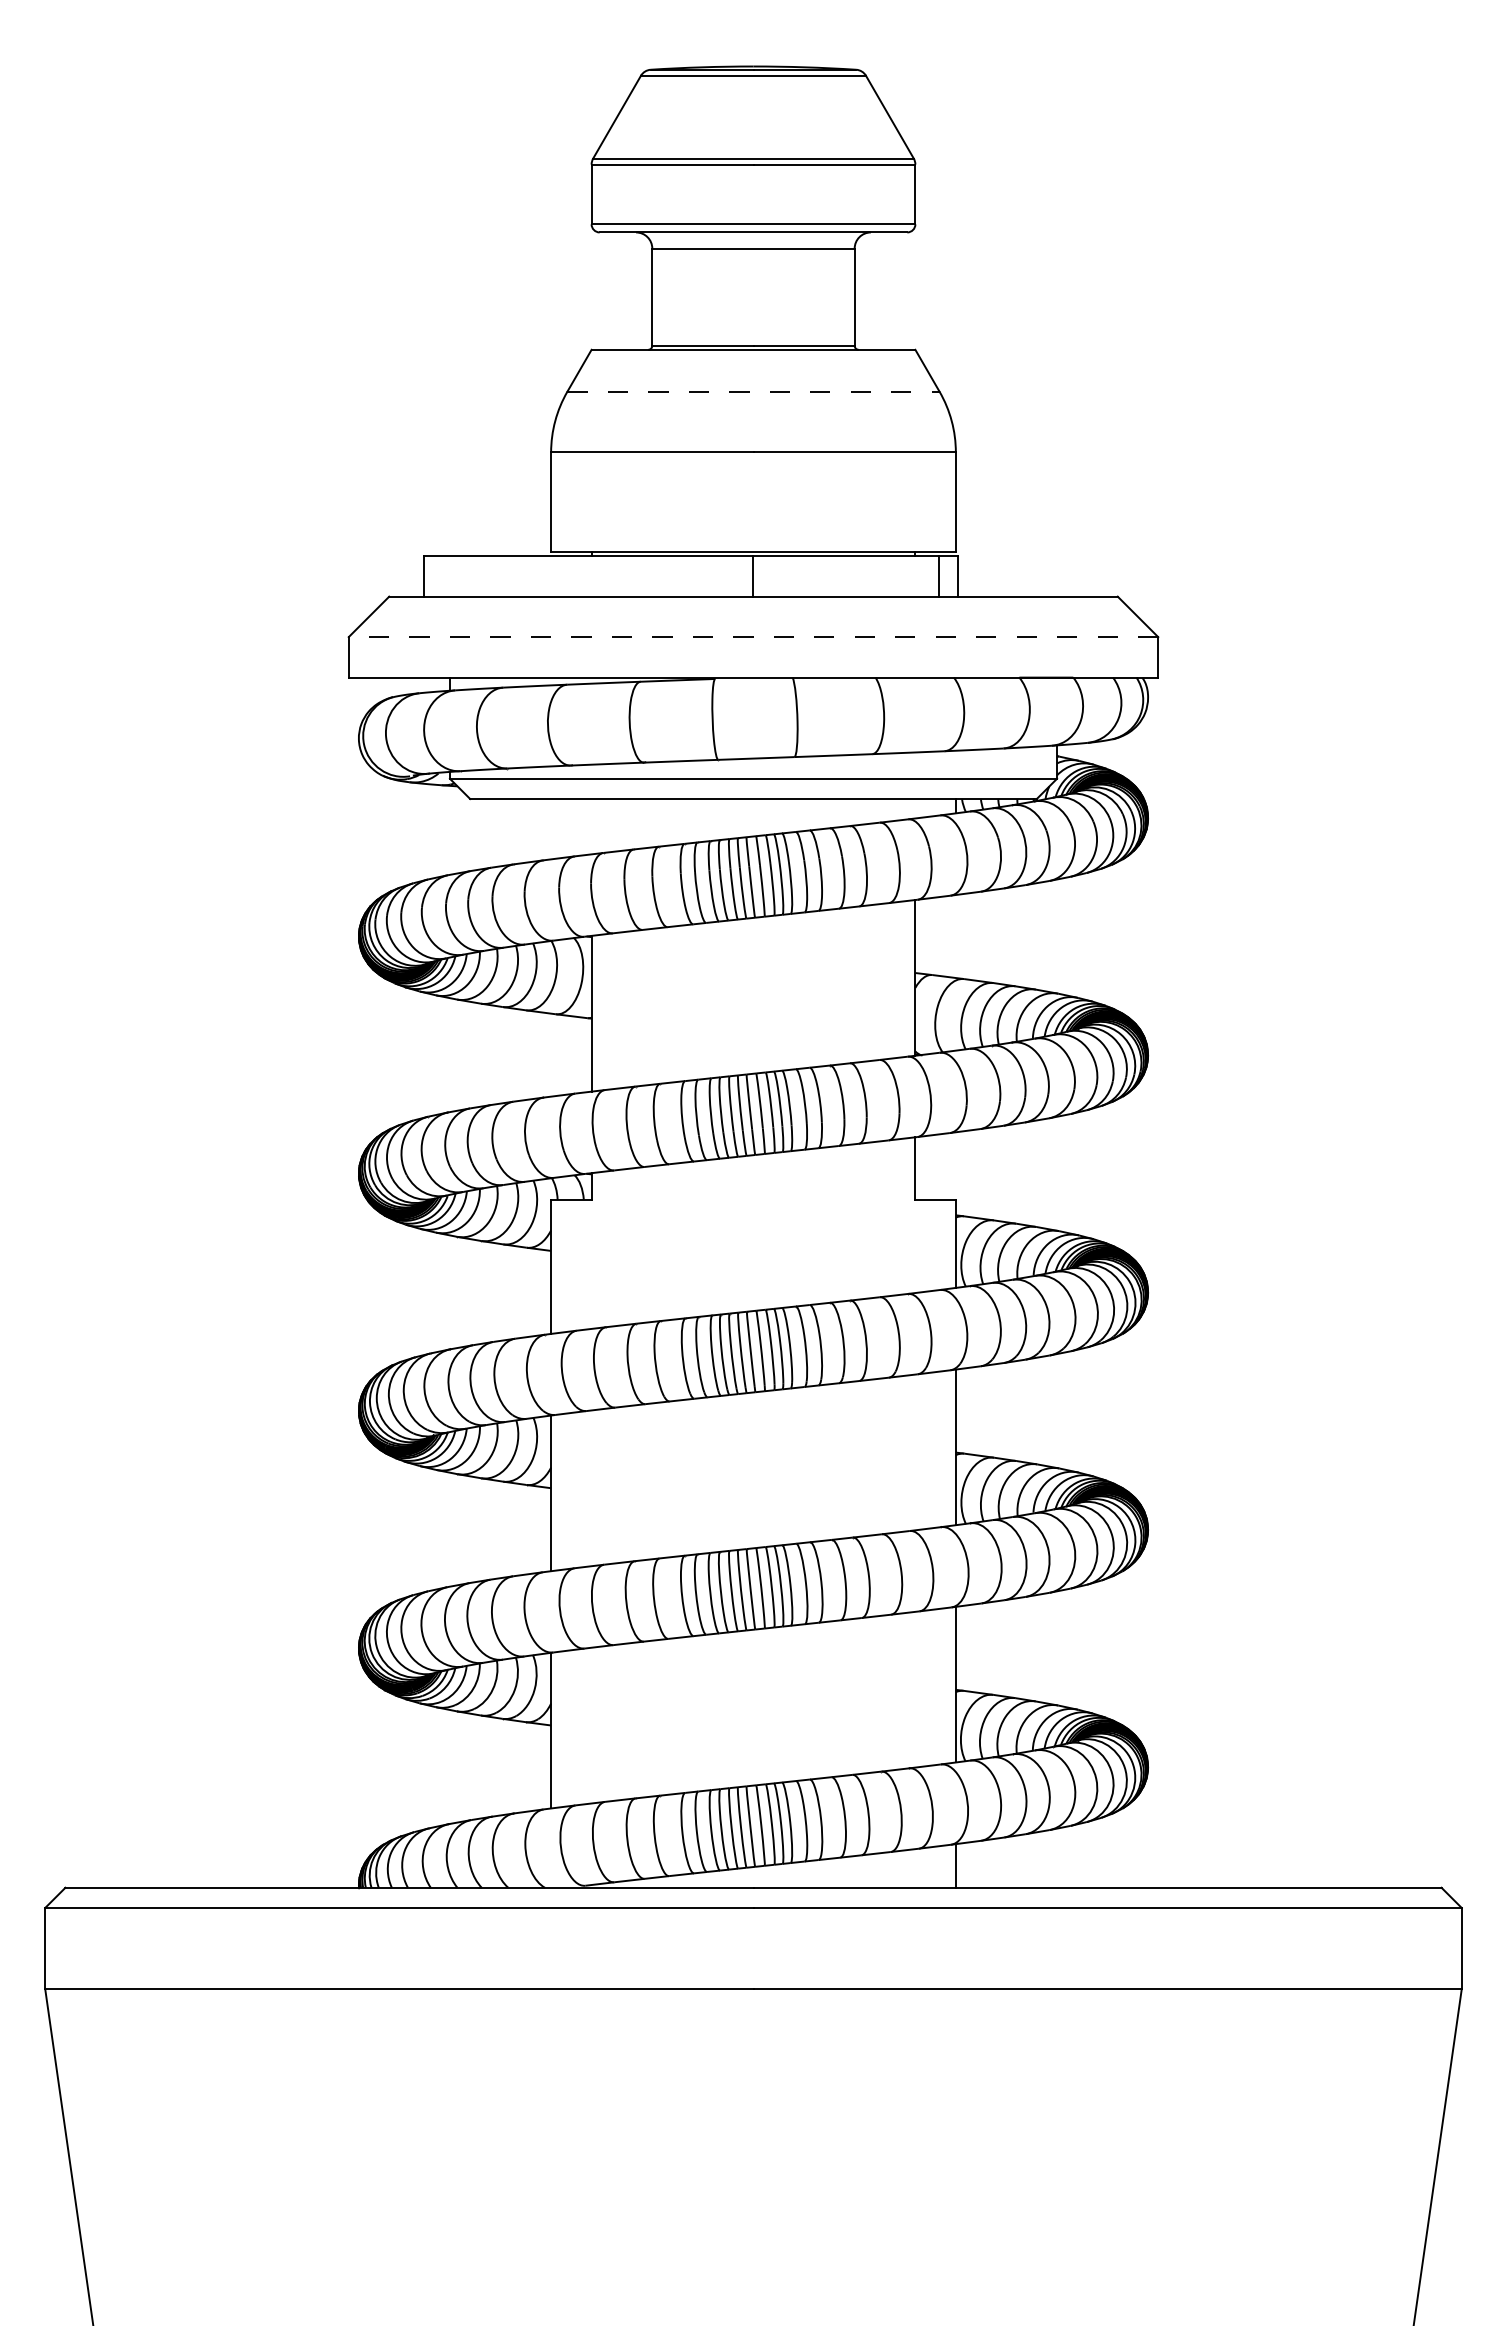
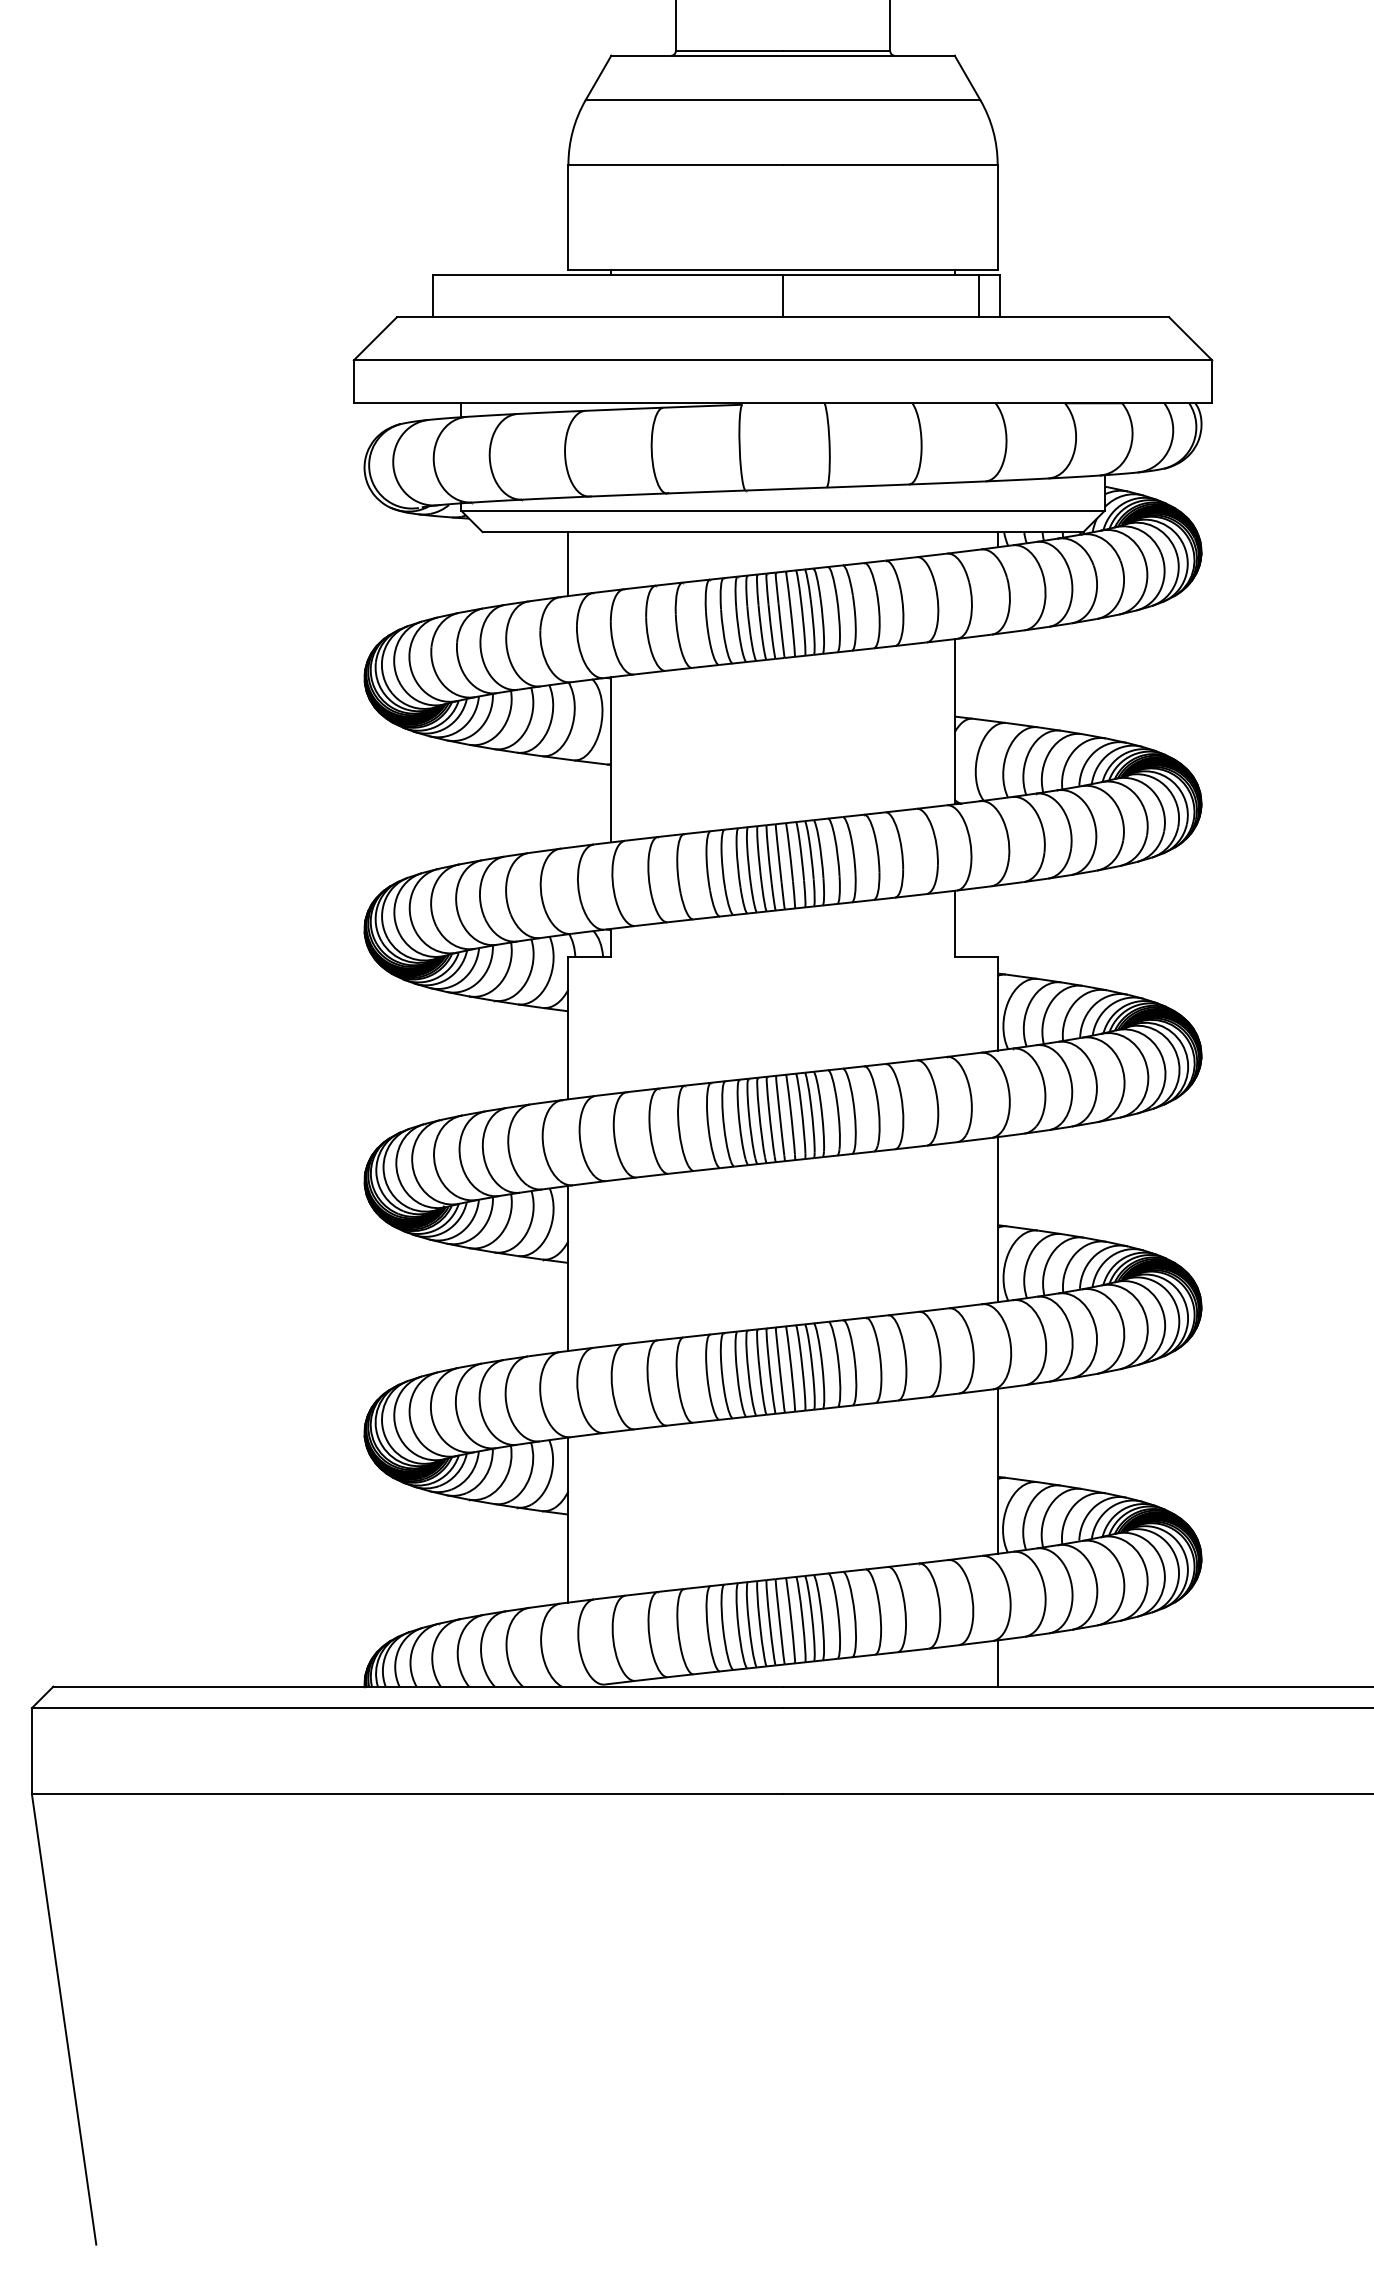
line: (754, 391) -> (784, 99), dashed -> solid
line: (753, 637) -> (783, 360), dashed -> solid
line: (551, 829) -> (568, 564), added

